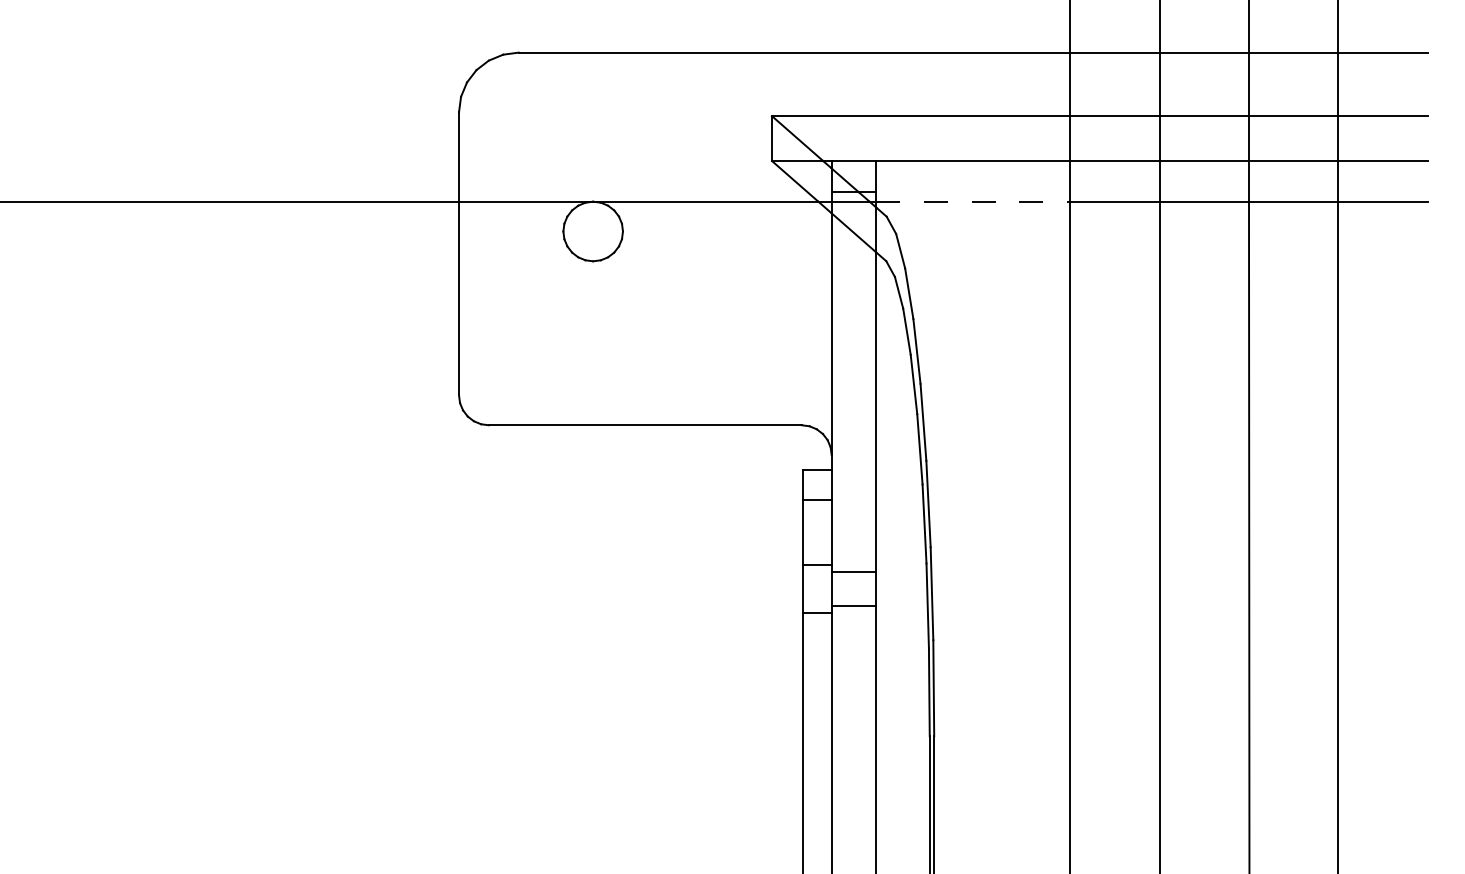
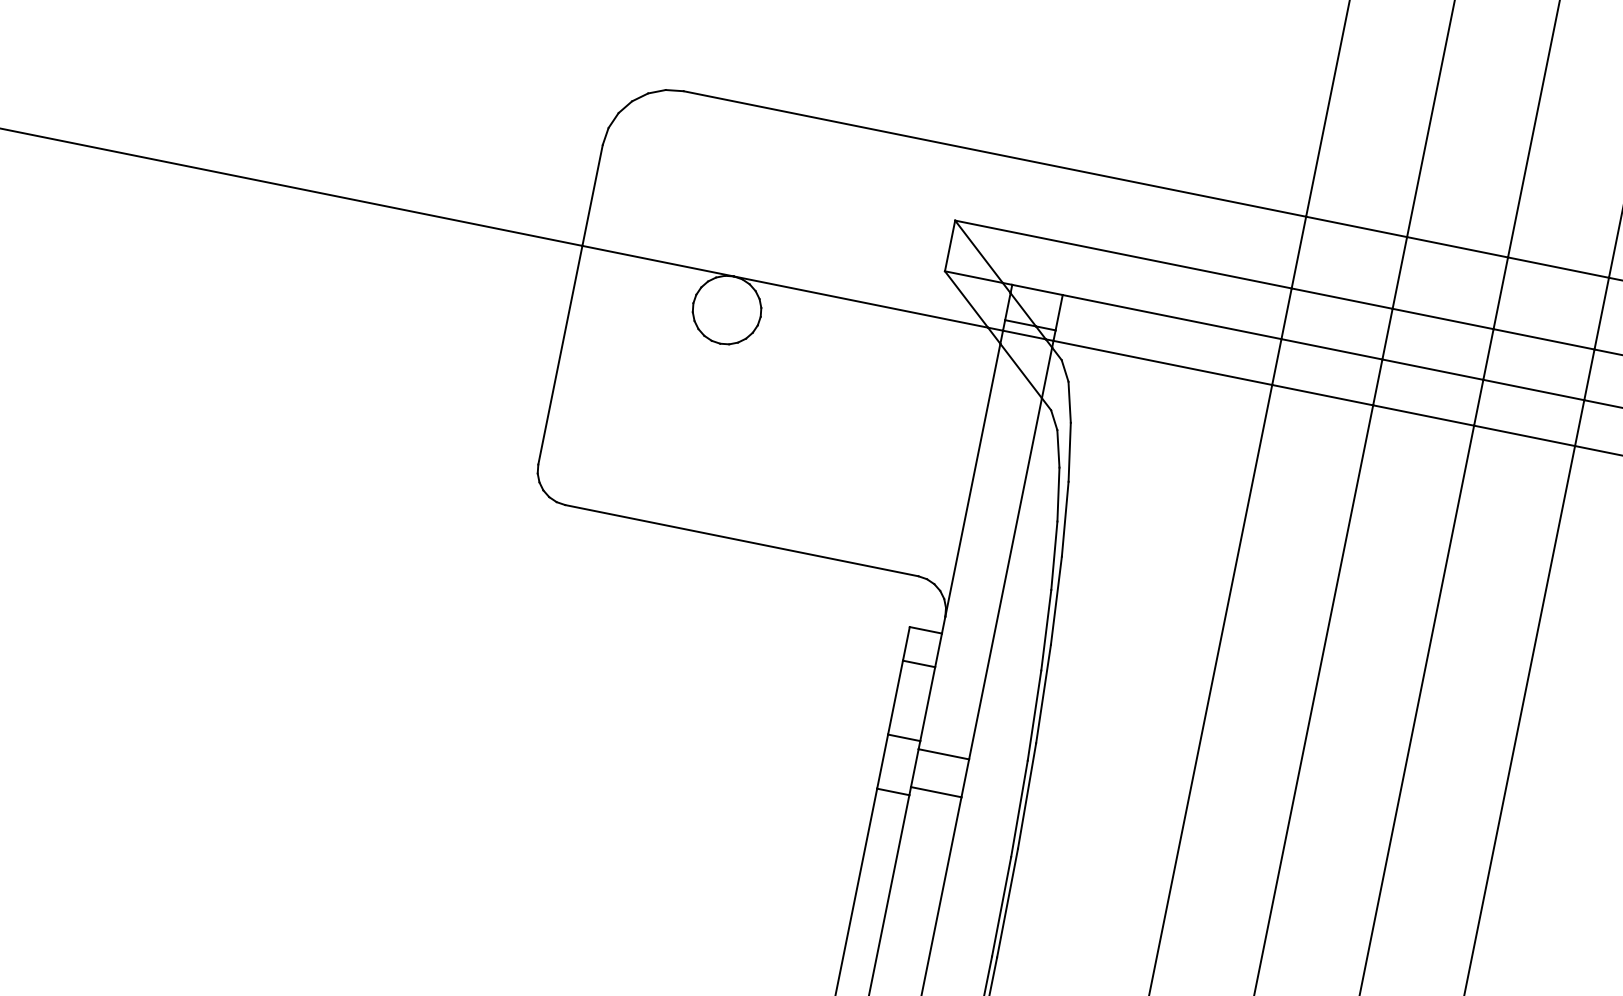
line: (973, 201) -> (1163, 362), dashed -> solid

